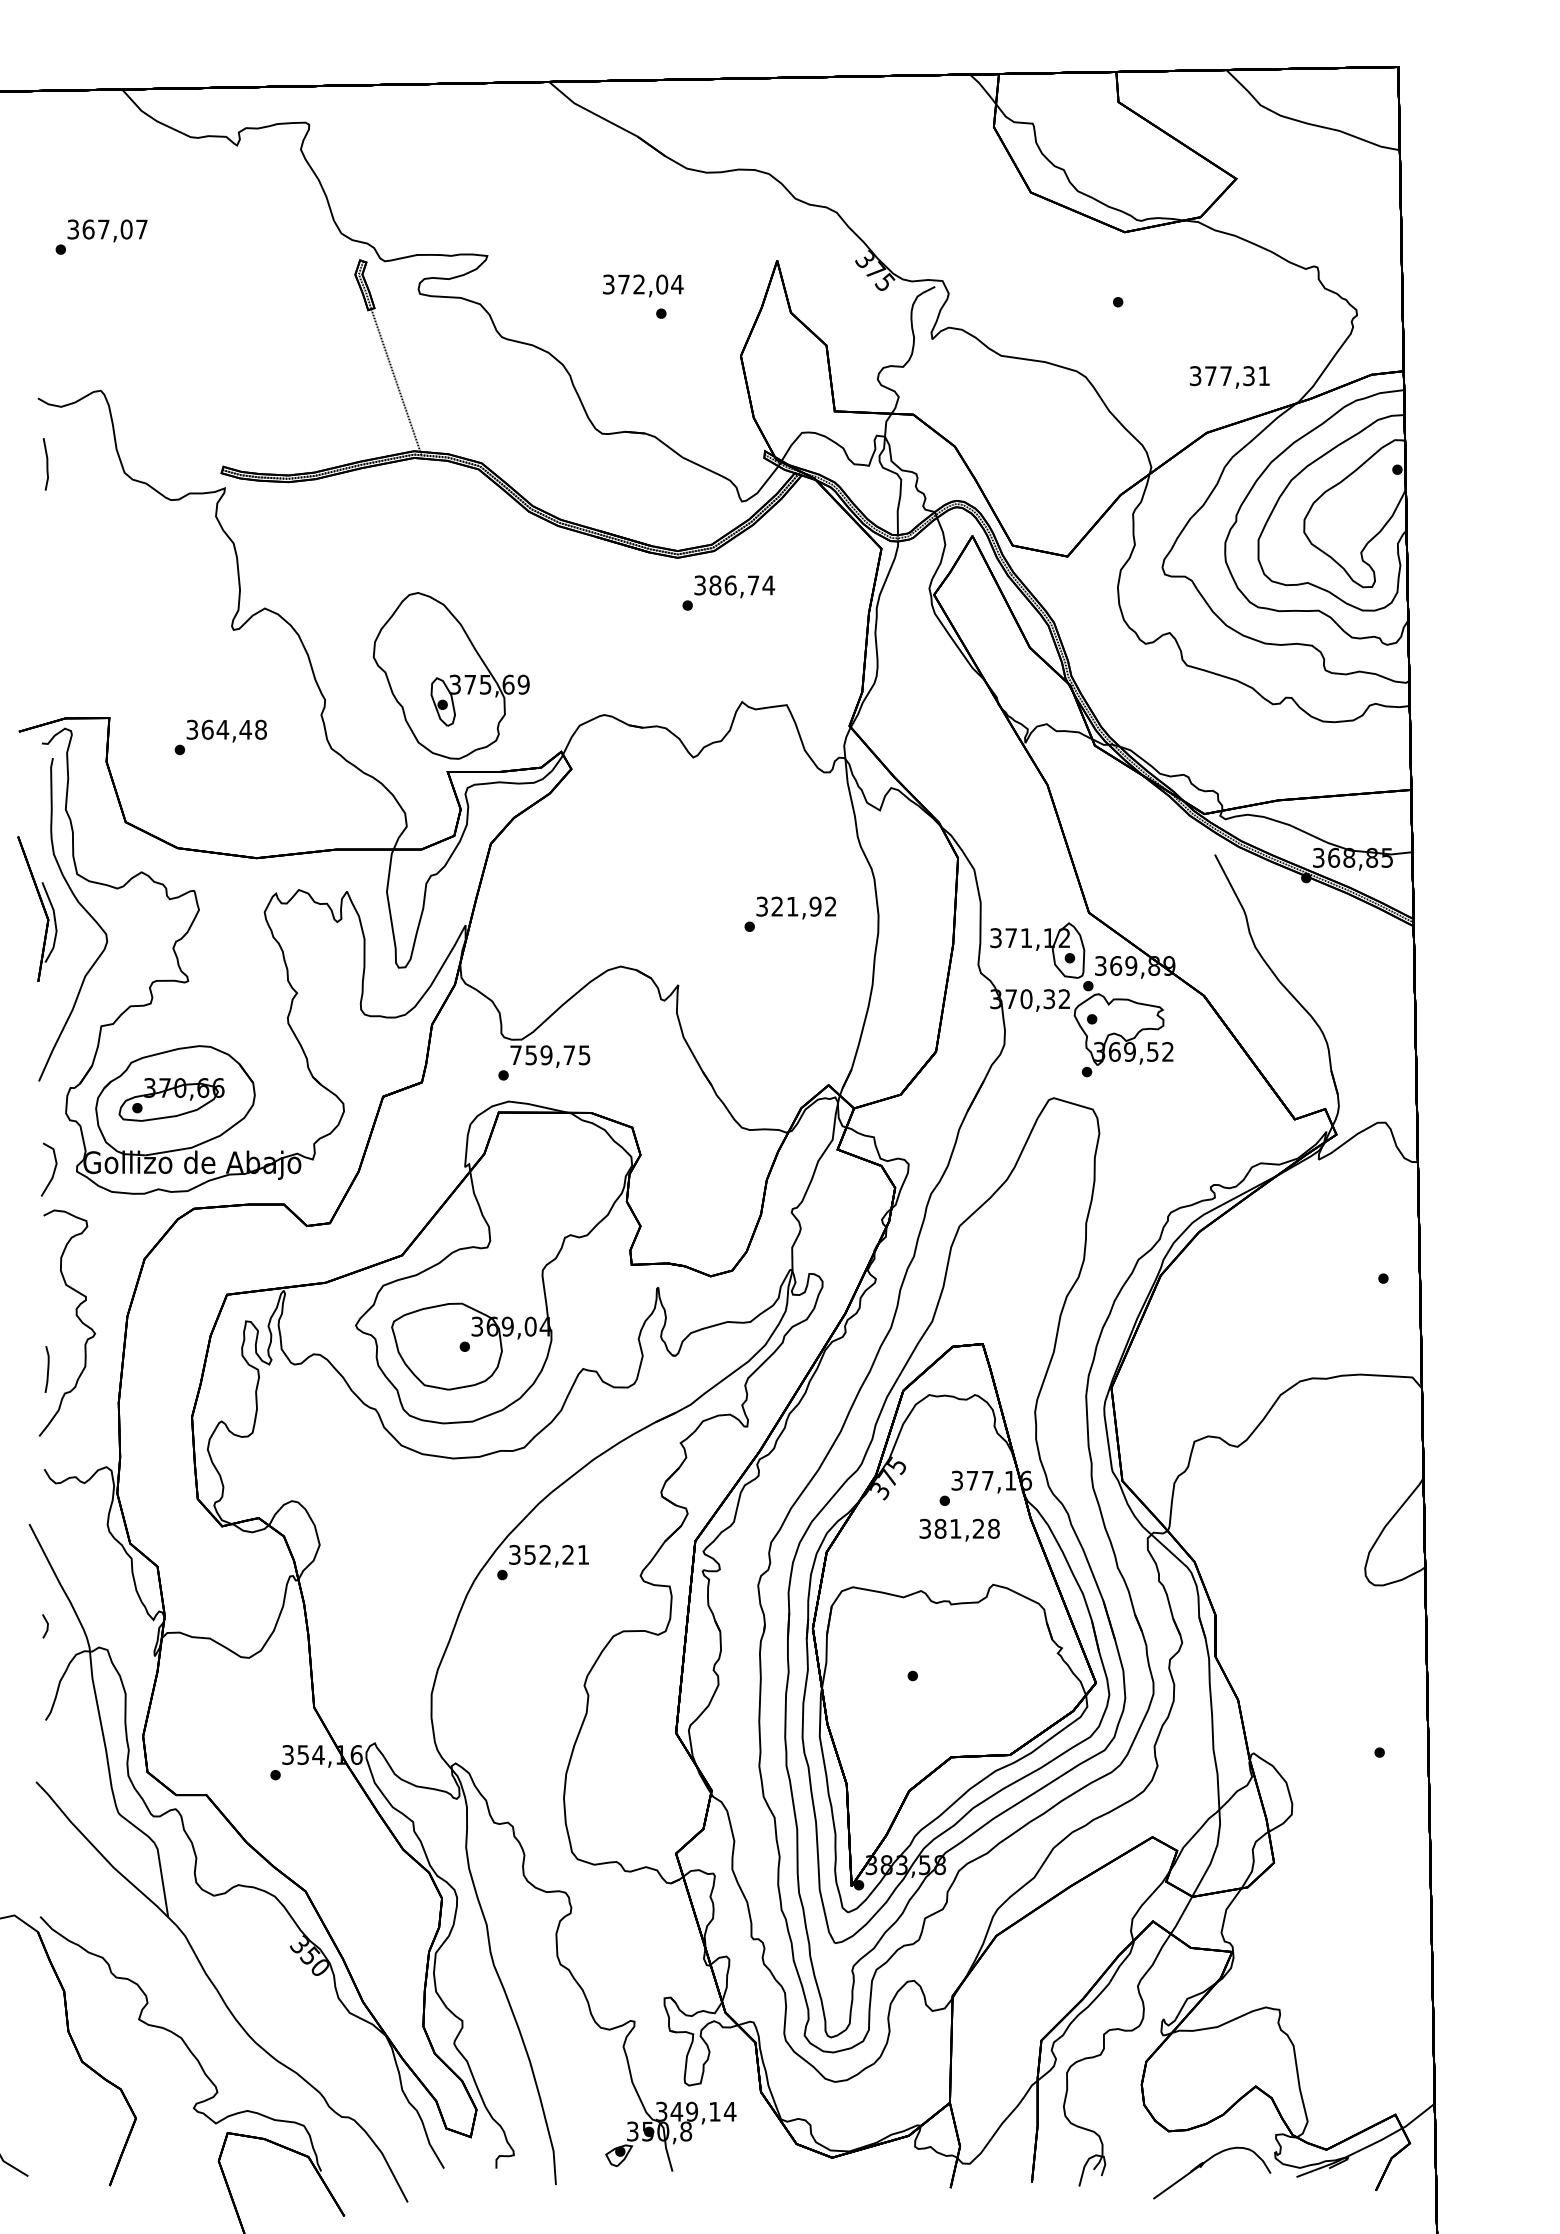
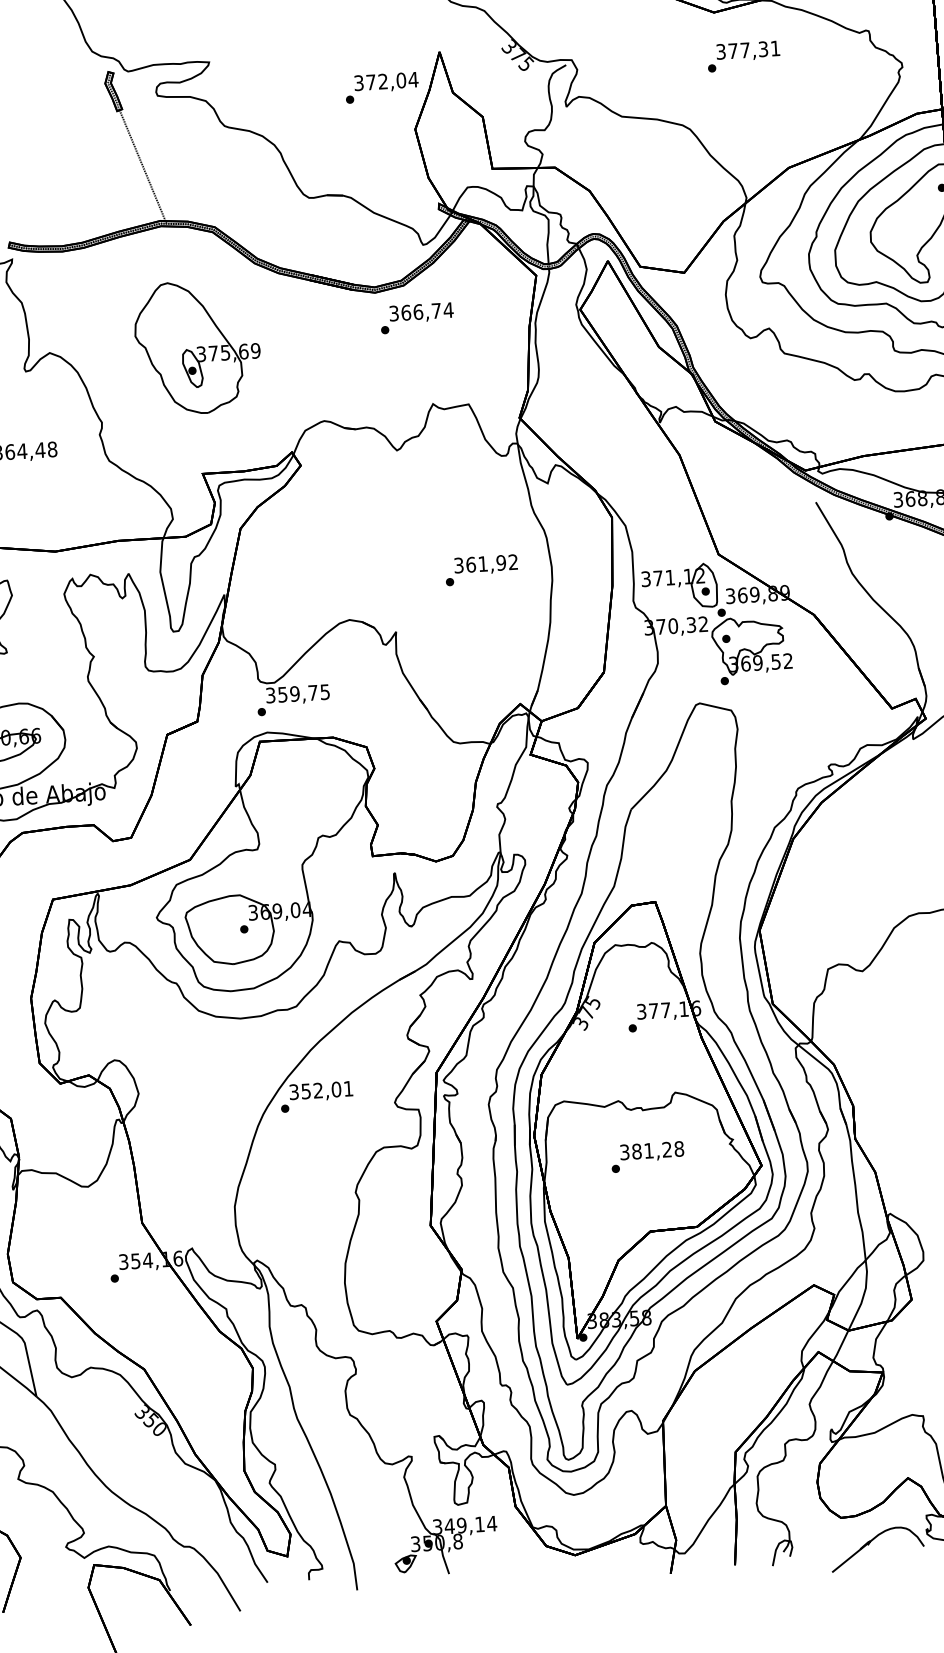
text: (643, 285) -> (386, 82), moved
text: (1229, 377) -> (748, 51), moved
text: (715, 585) -> (406, 312), 386,74 -> 366,74
part: (450, 675) -> (197, 347), moved
text: (777, 906) -> (471, 564), 321,92 -> 361,92
text: (515, 1055) -> (270, 695), 759,75 -> 359,75
text: (959, 1529) -> (651, 1151), moved
text: (568, 1554) -> (336, 1089), 352,21 -> 352,01

